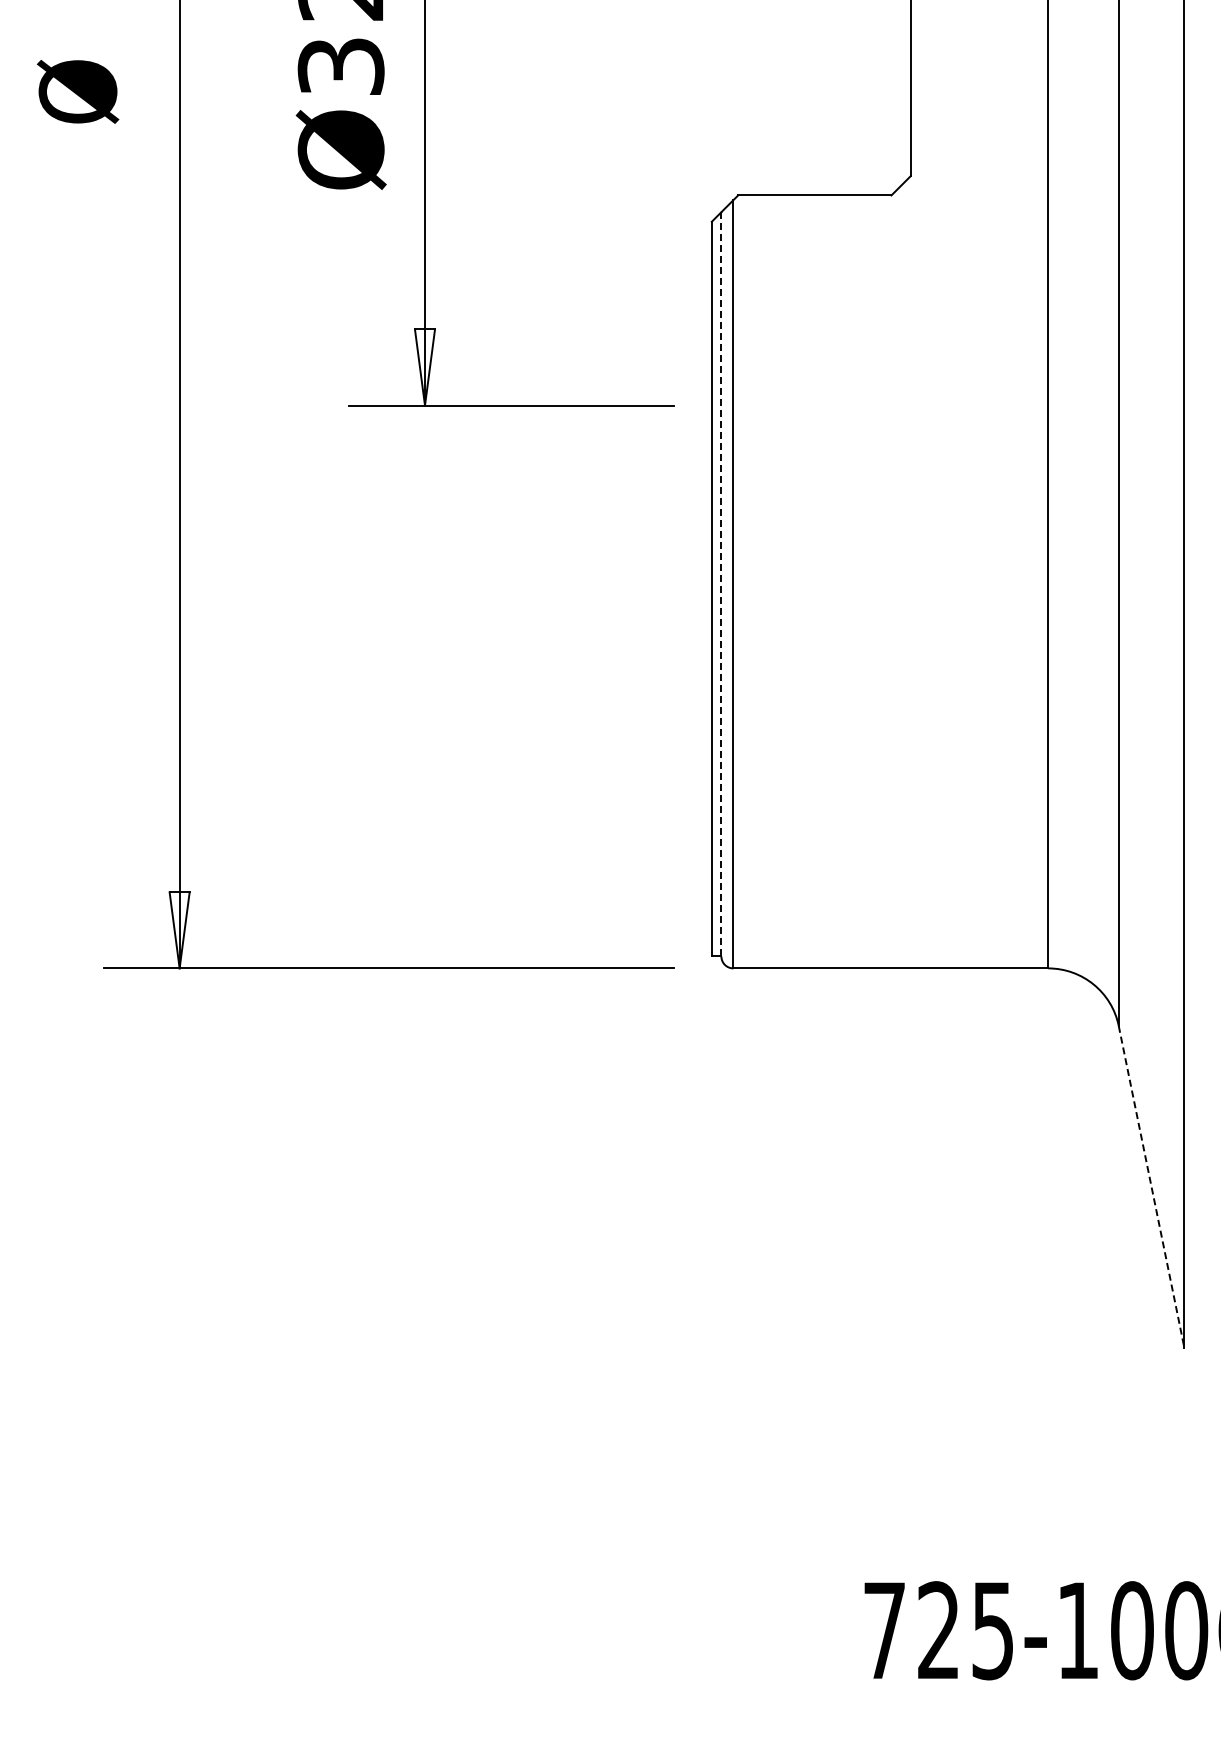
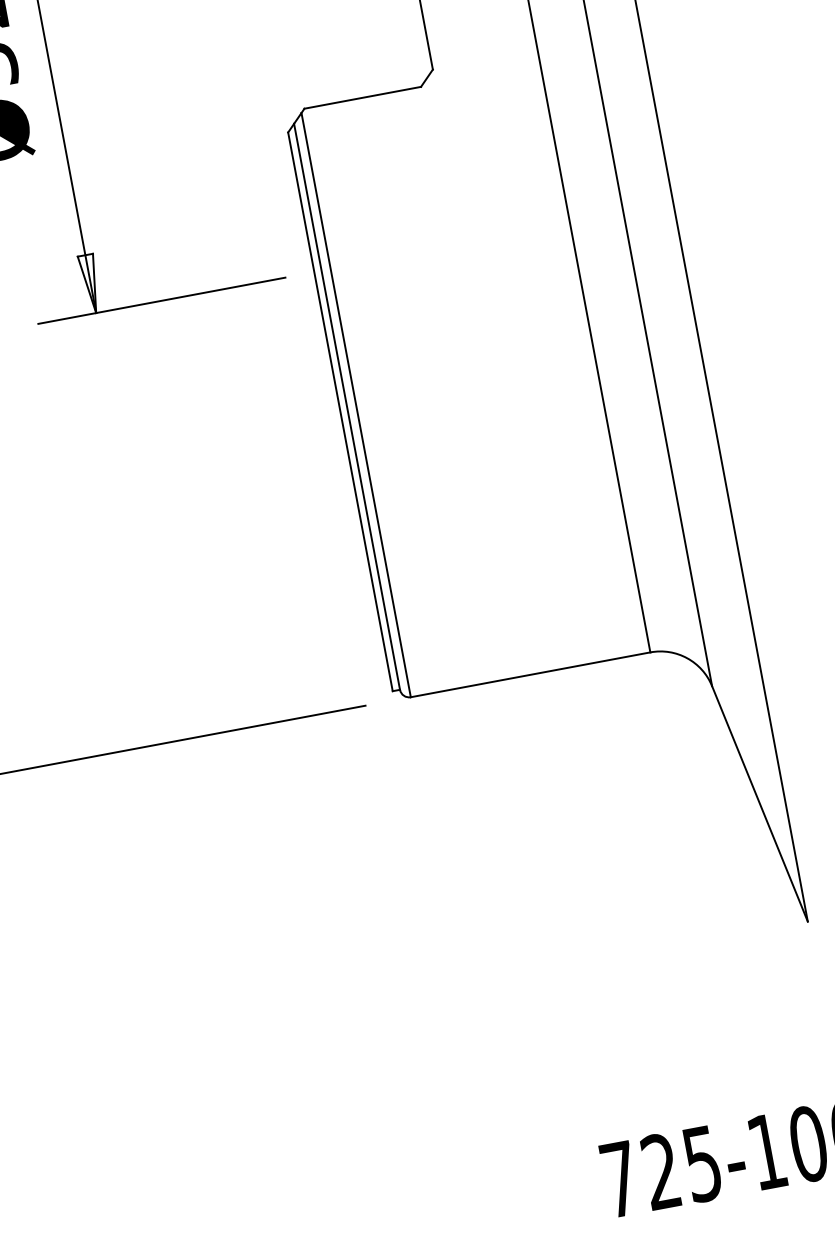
line: (721, 583) -> (347, 406), dashed -> solid
line: (1151, 1187) -> (759, 804), dashed -> solid

